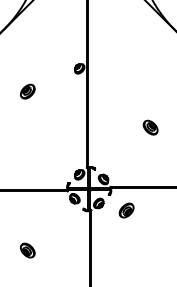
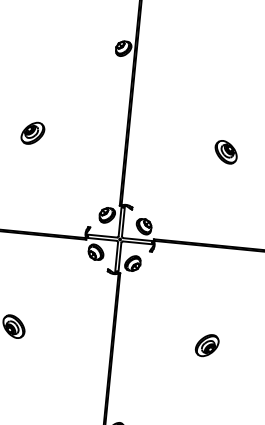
part: (27, 91) -> (32, 132), moved
part: (126, 210) -> (207, 345), moved

